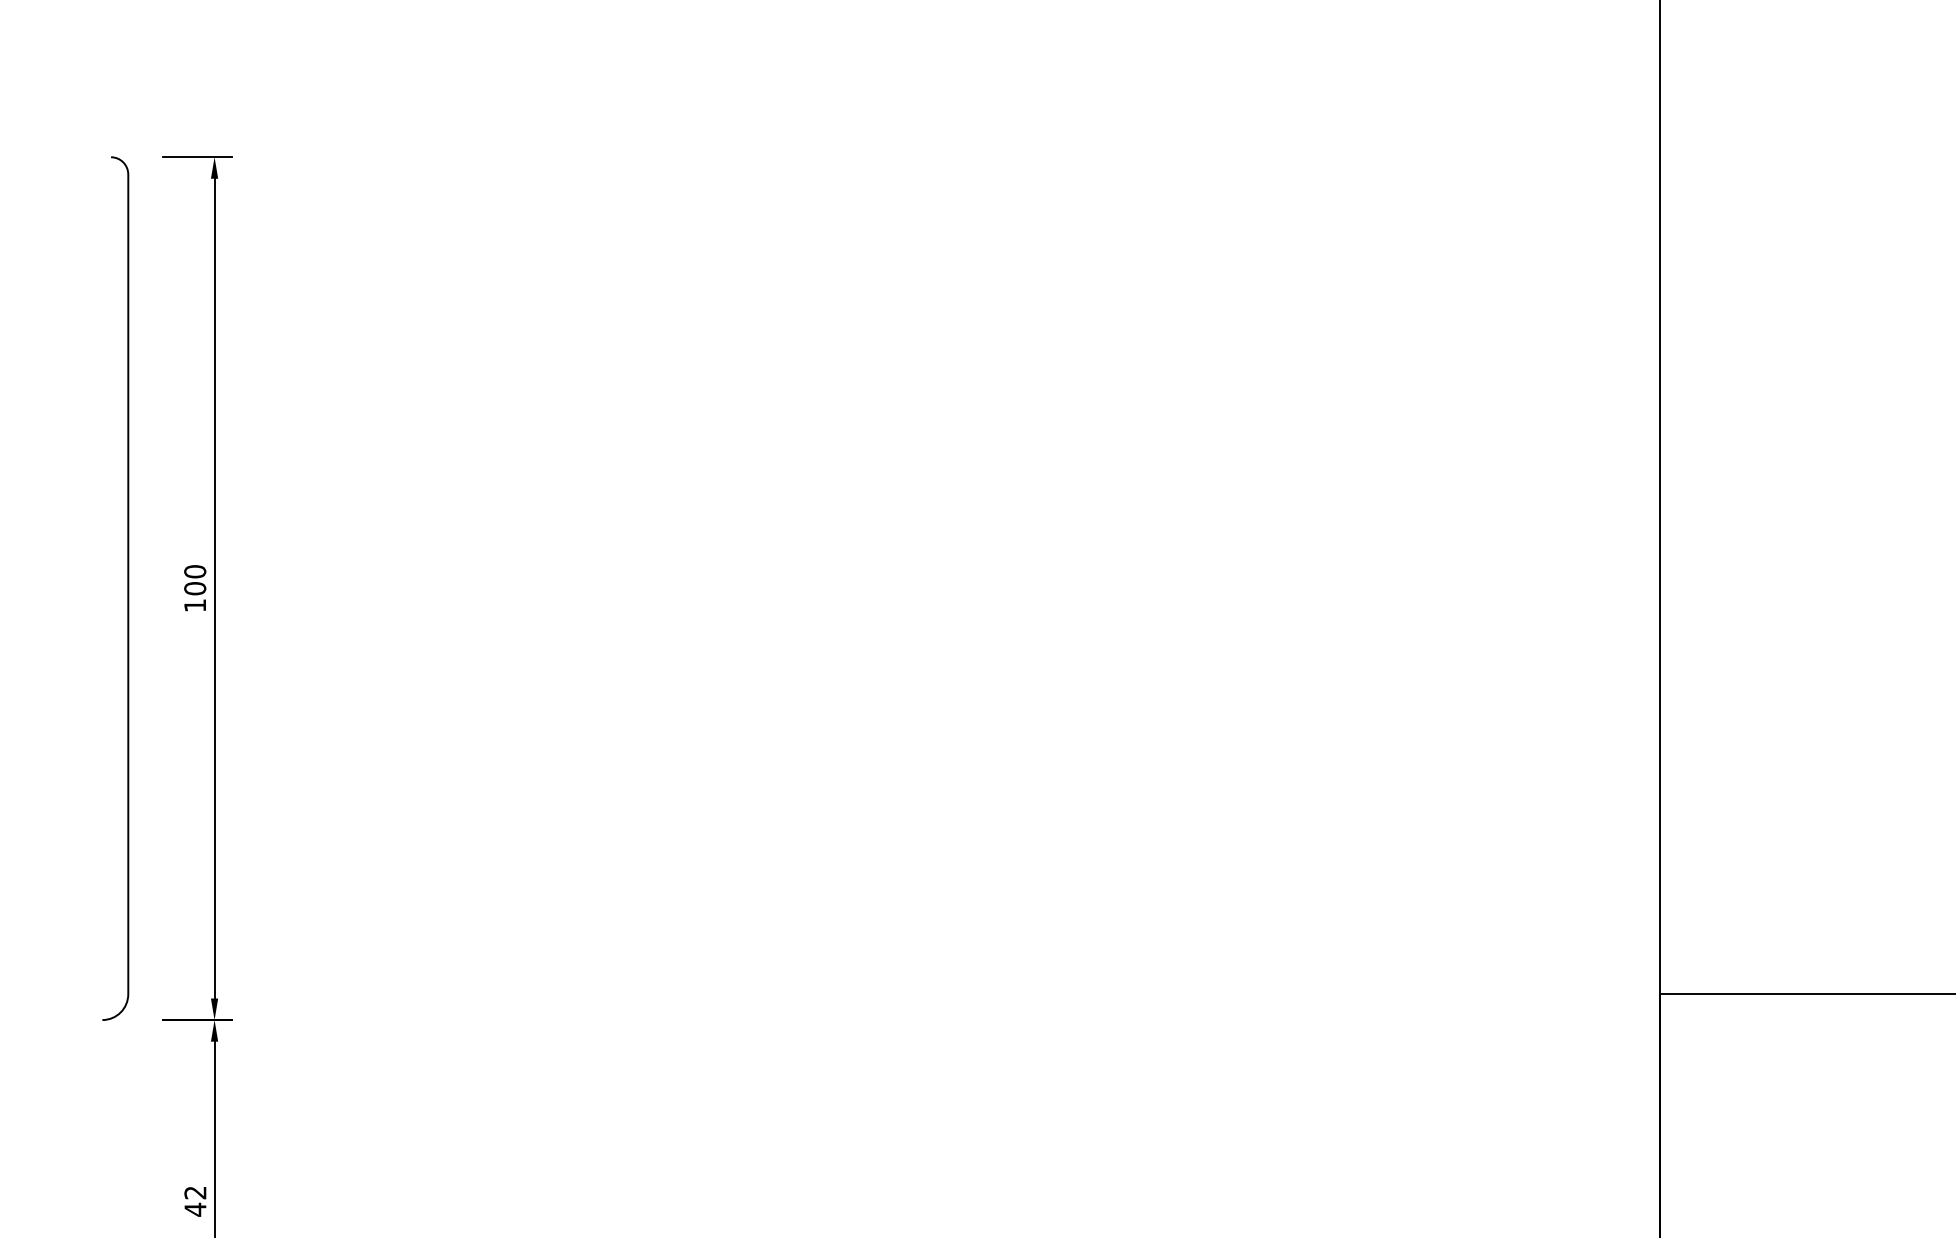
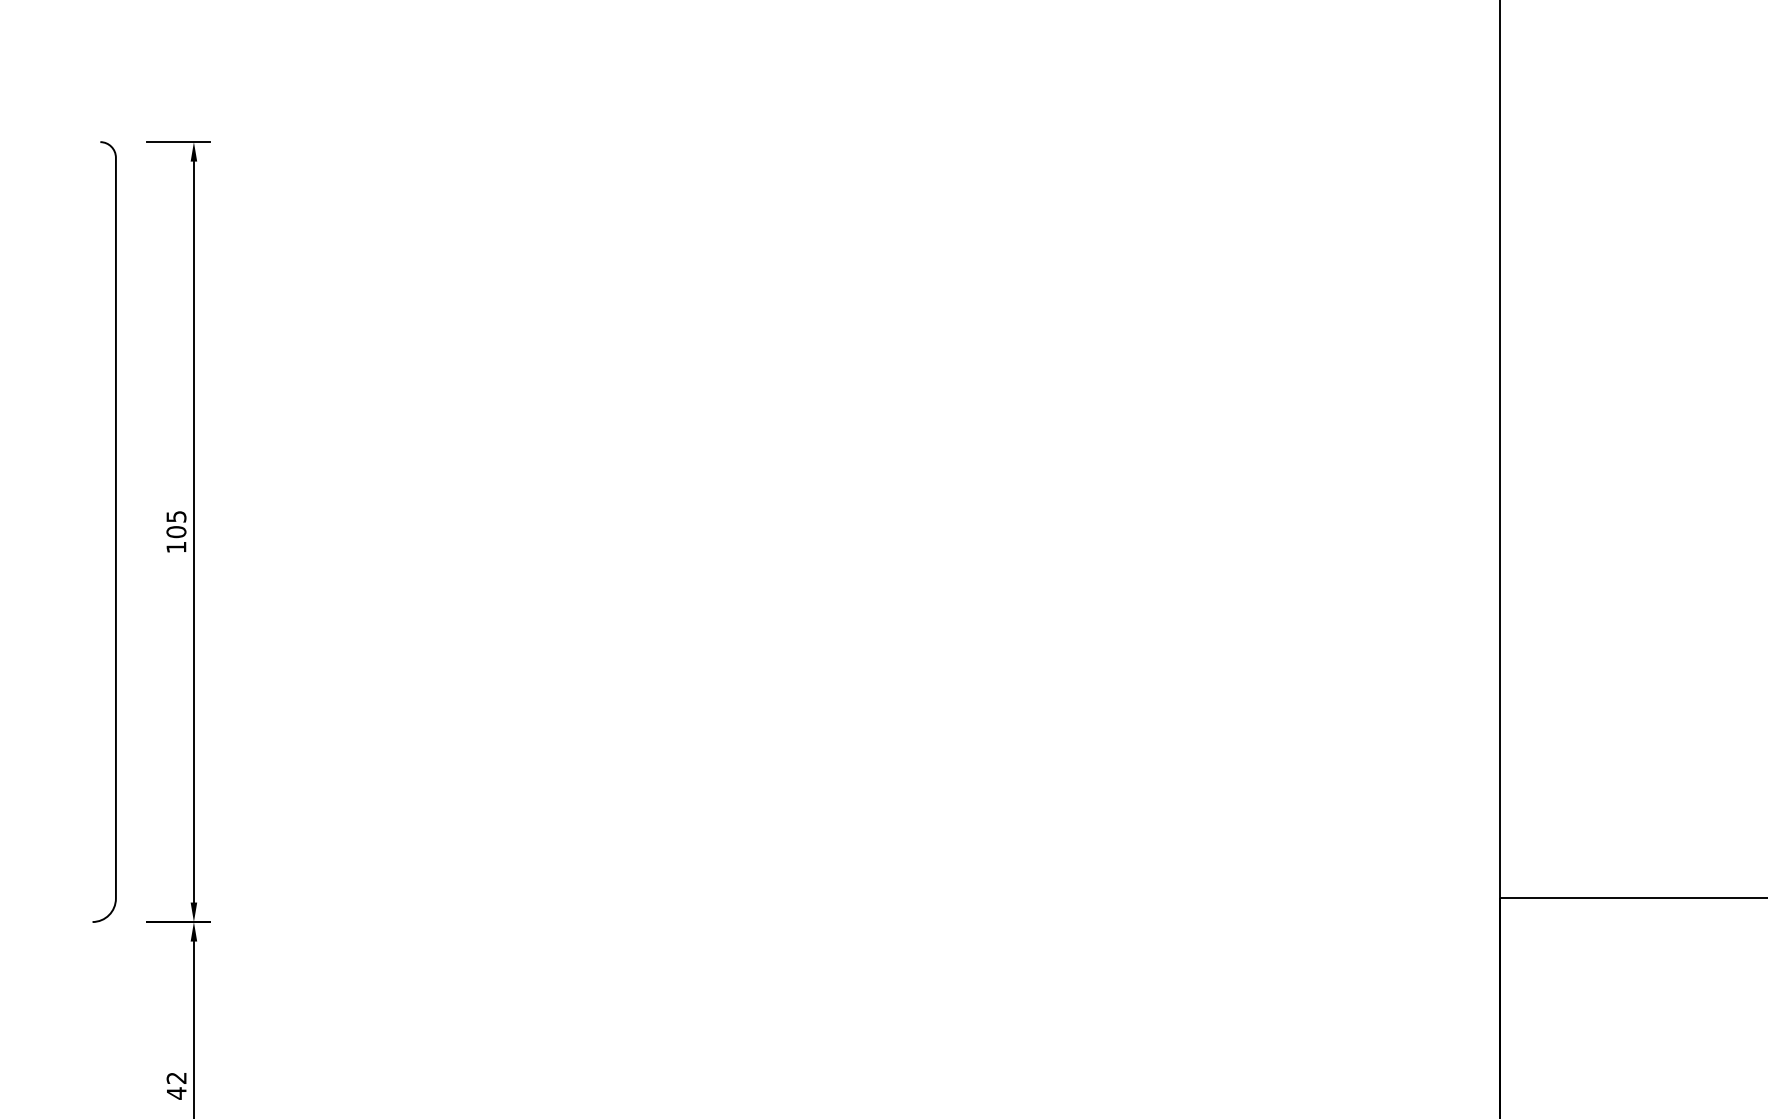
text: (195, 571) -> (176, 516), 100 -> 105

